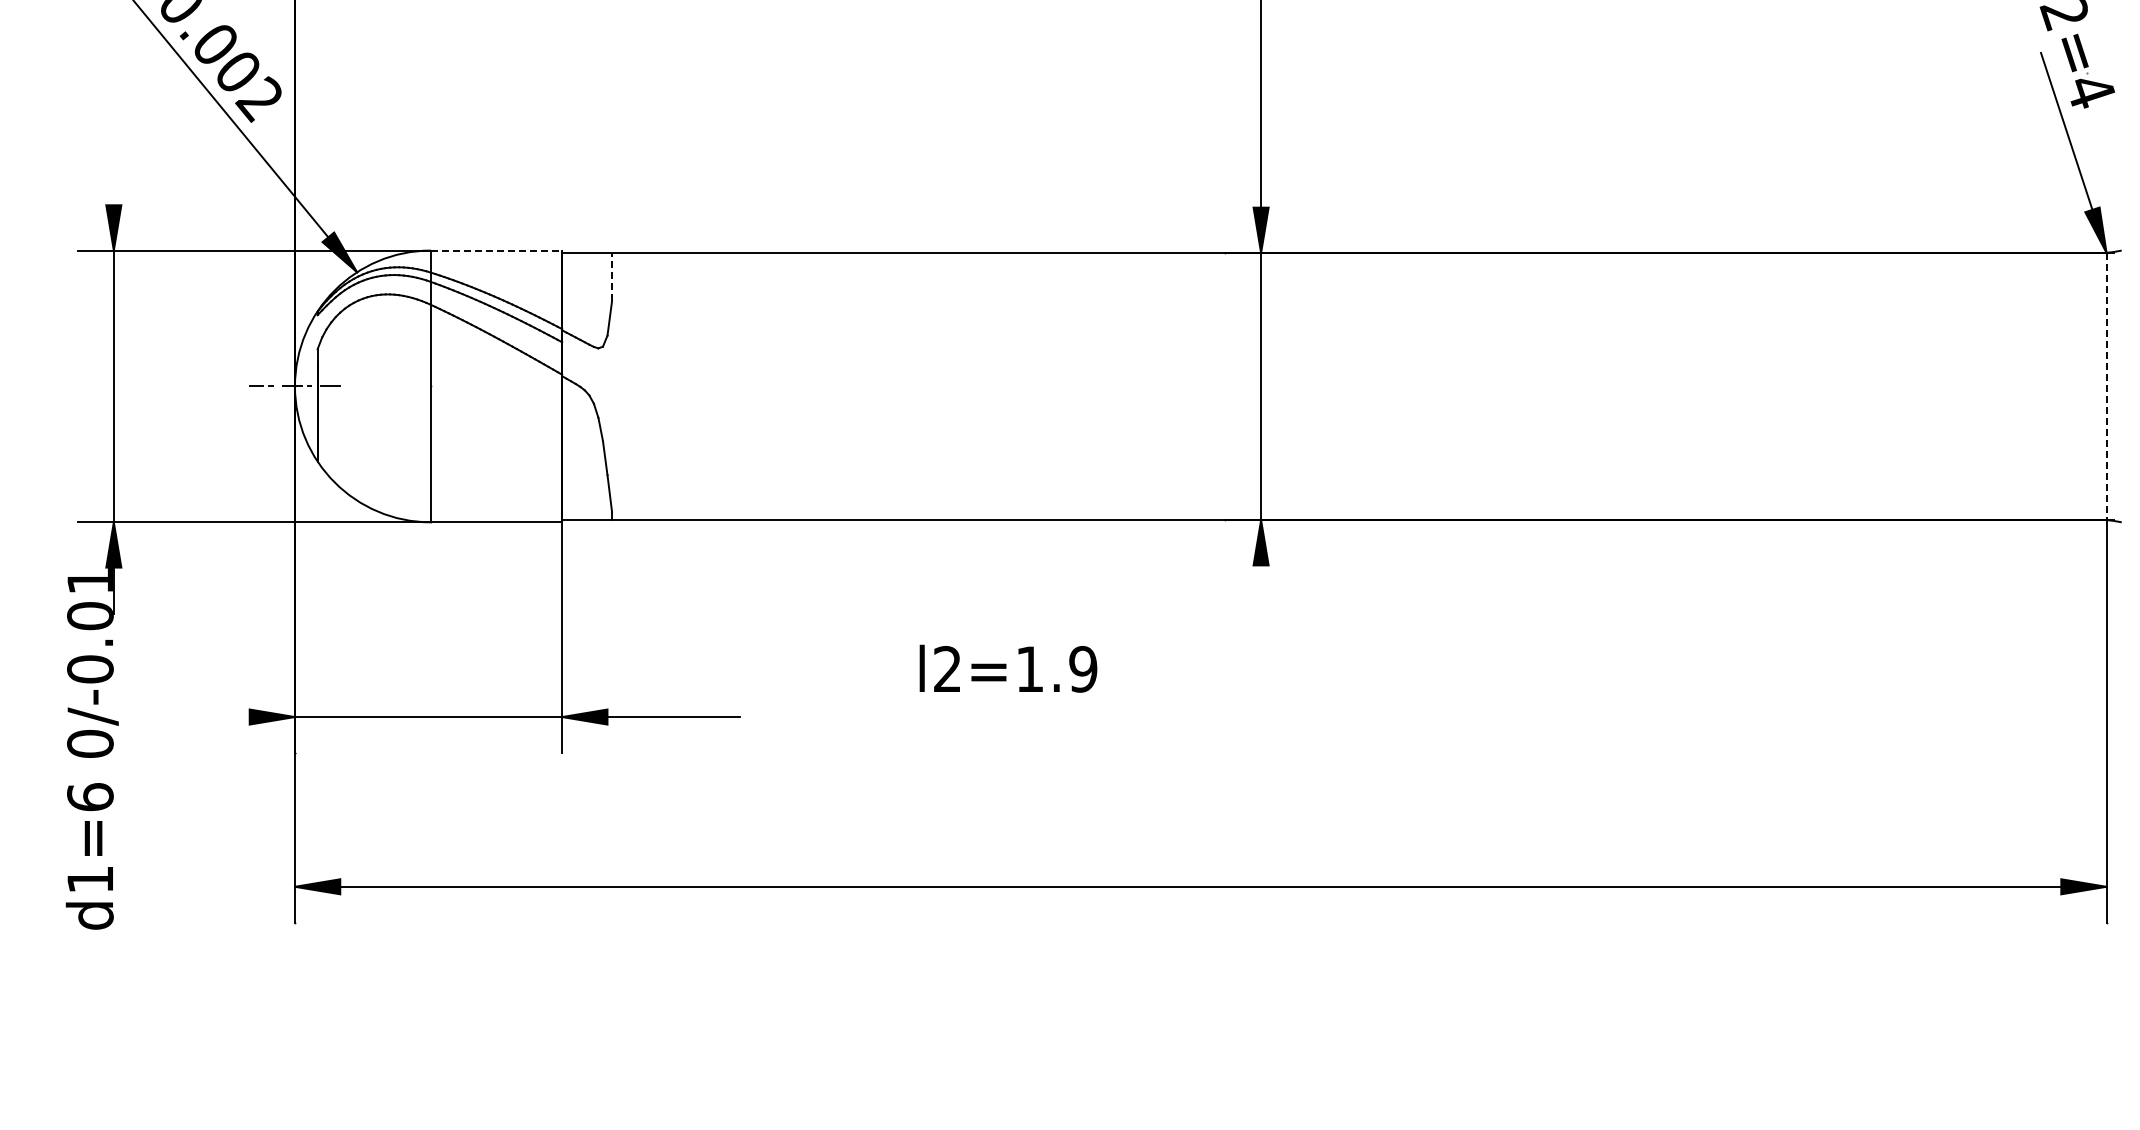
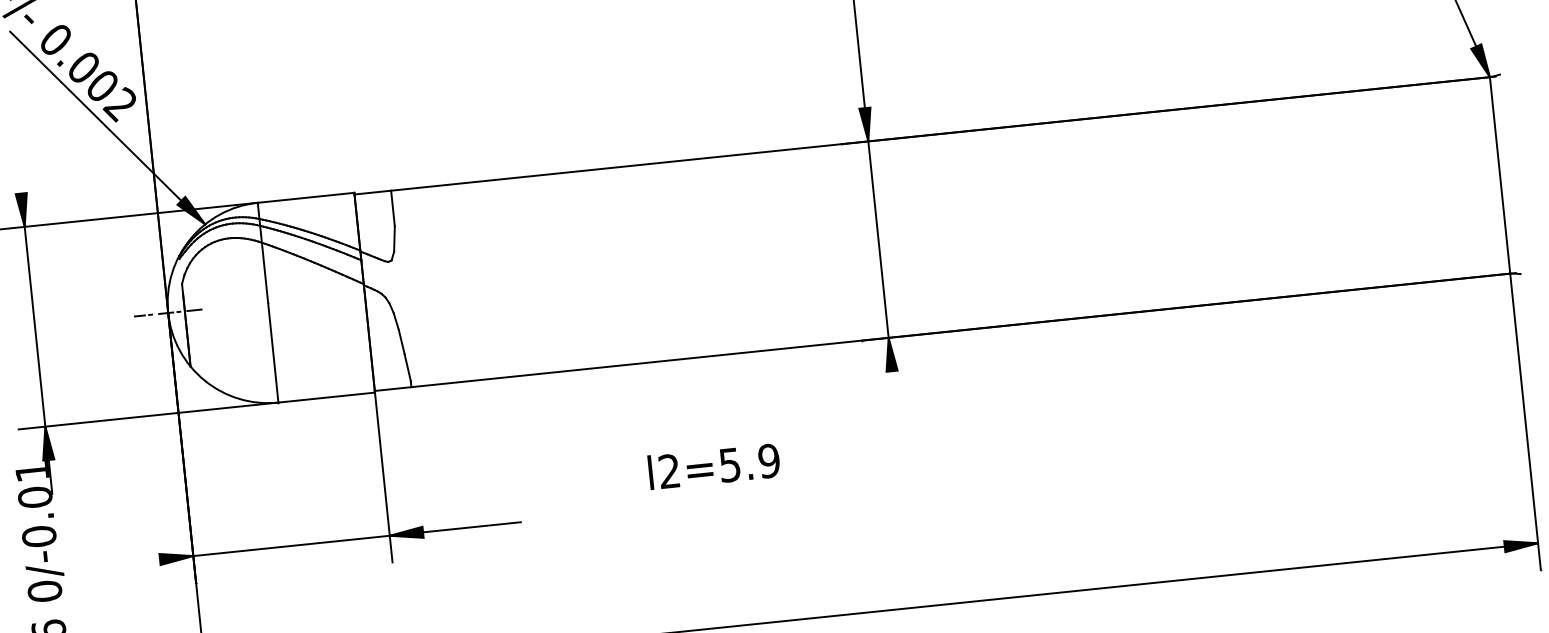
line: (496, 250) -> (306, 197), dashed -> solid
line: (612, 276) -> (393, 208), dashed -> solid
line: (2106, 386) -> (1500, 175), dashed -> solid
text: (1029, 669) -> (729, 465), l2=1.9 -> l2=5.9

